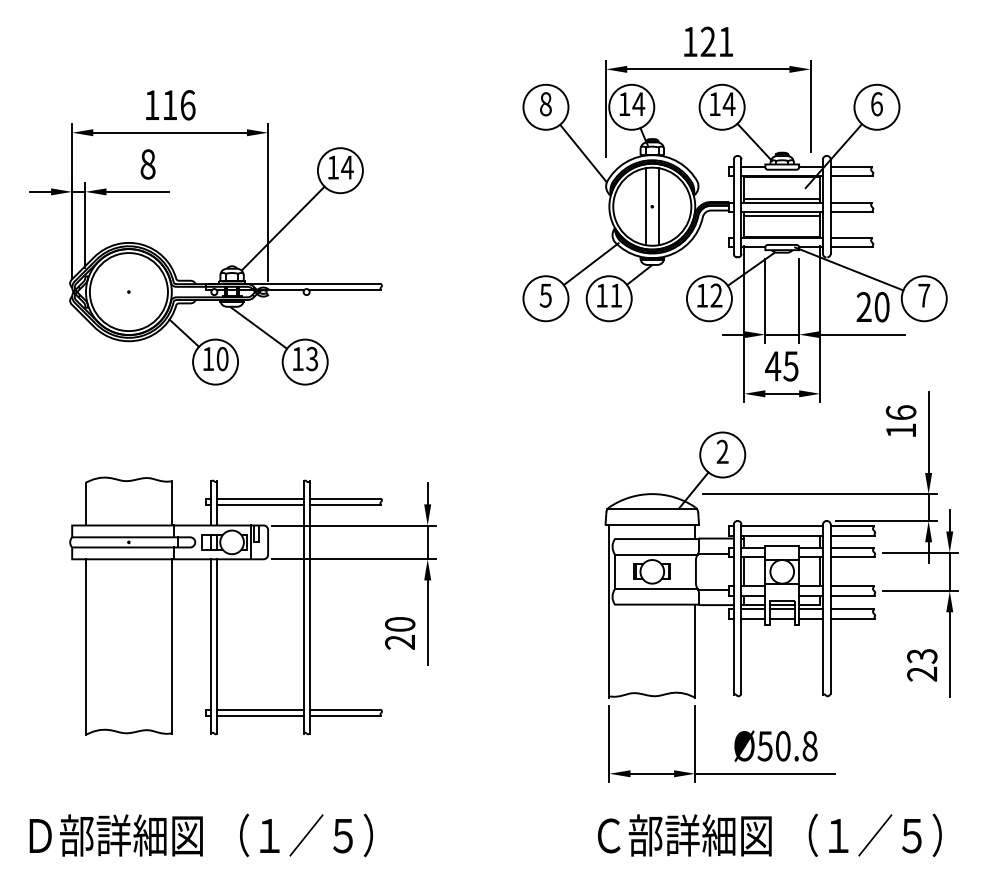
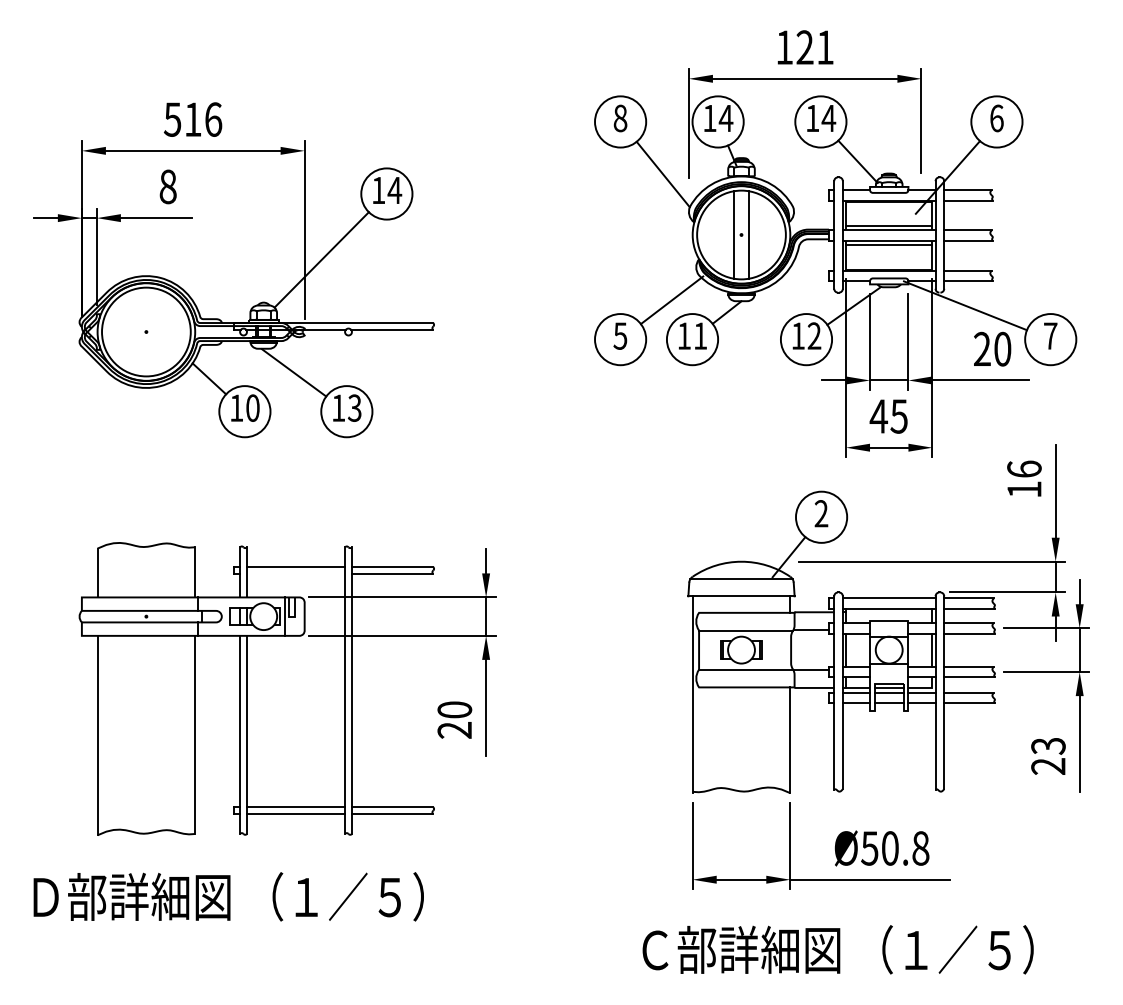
text: (151, 105) -> (172, 119), 116 -> 516
line: (260, 504) -> (296, 573), removed
text: (201, 835) -> (228, 896), moved
text: (769, 835) -> (837, 949), moved

